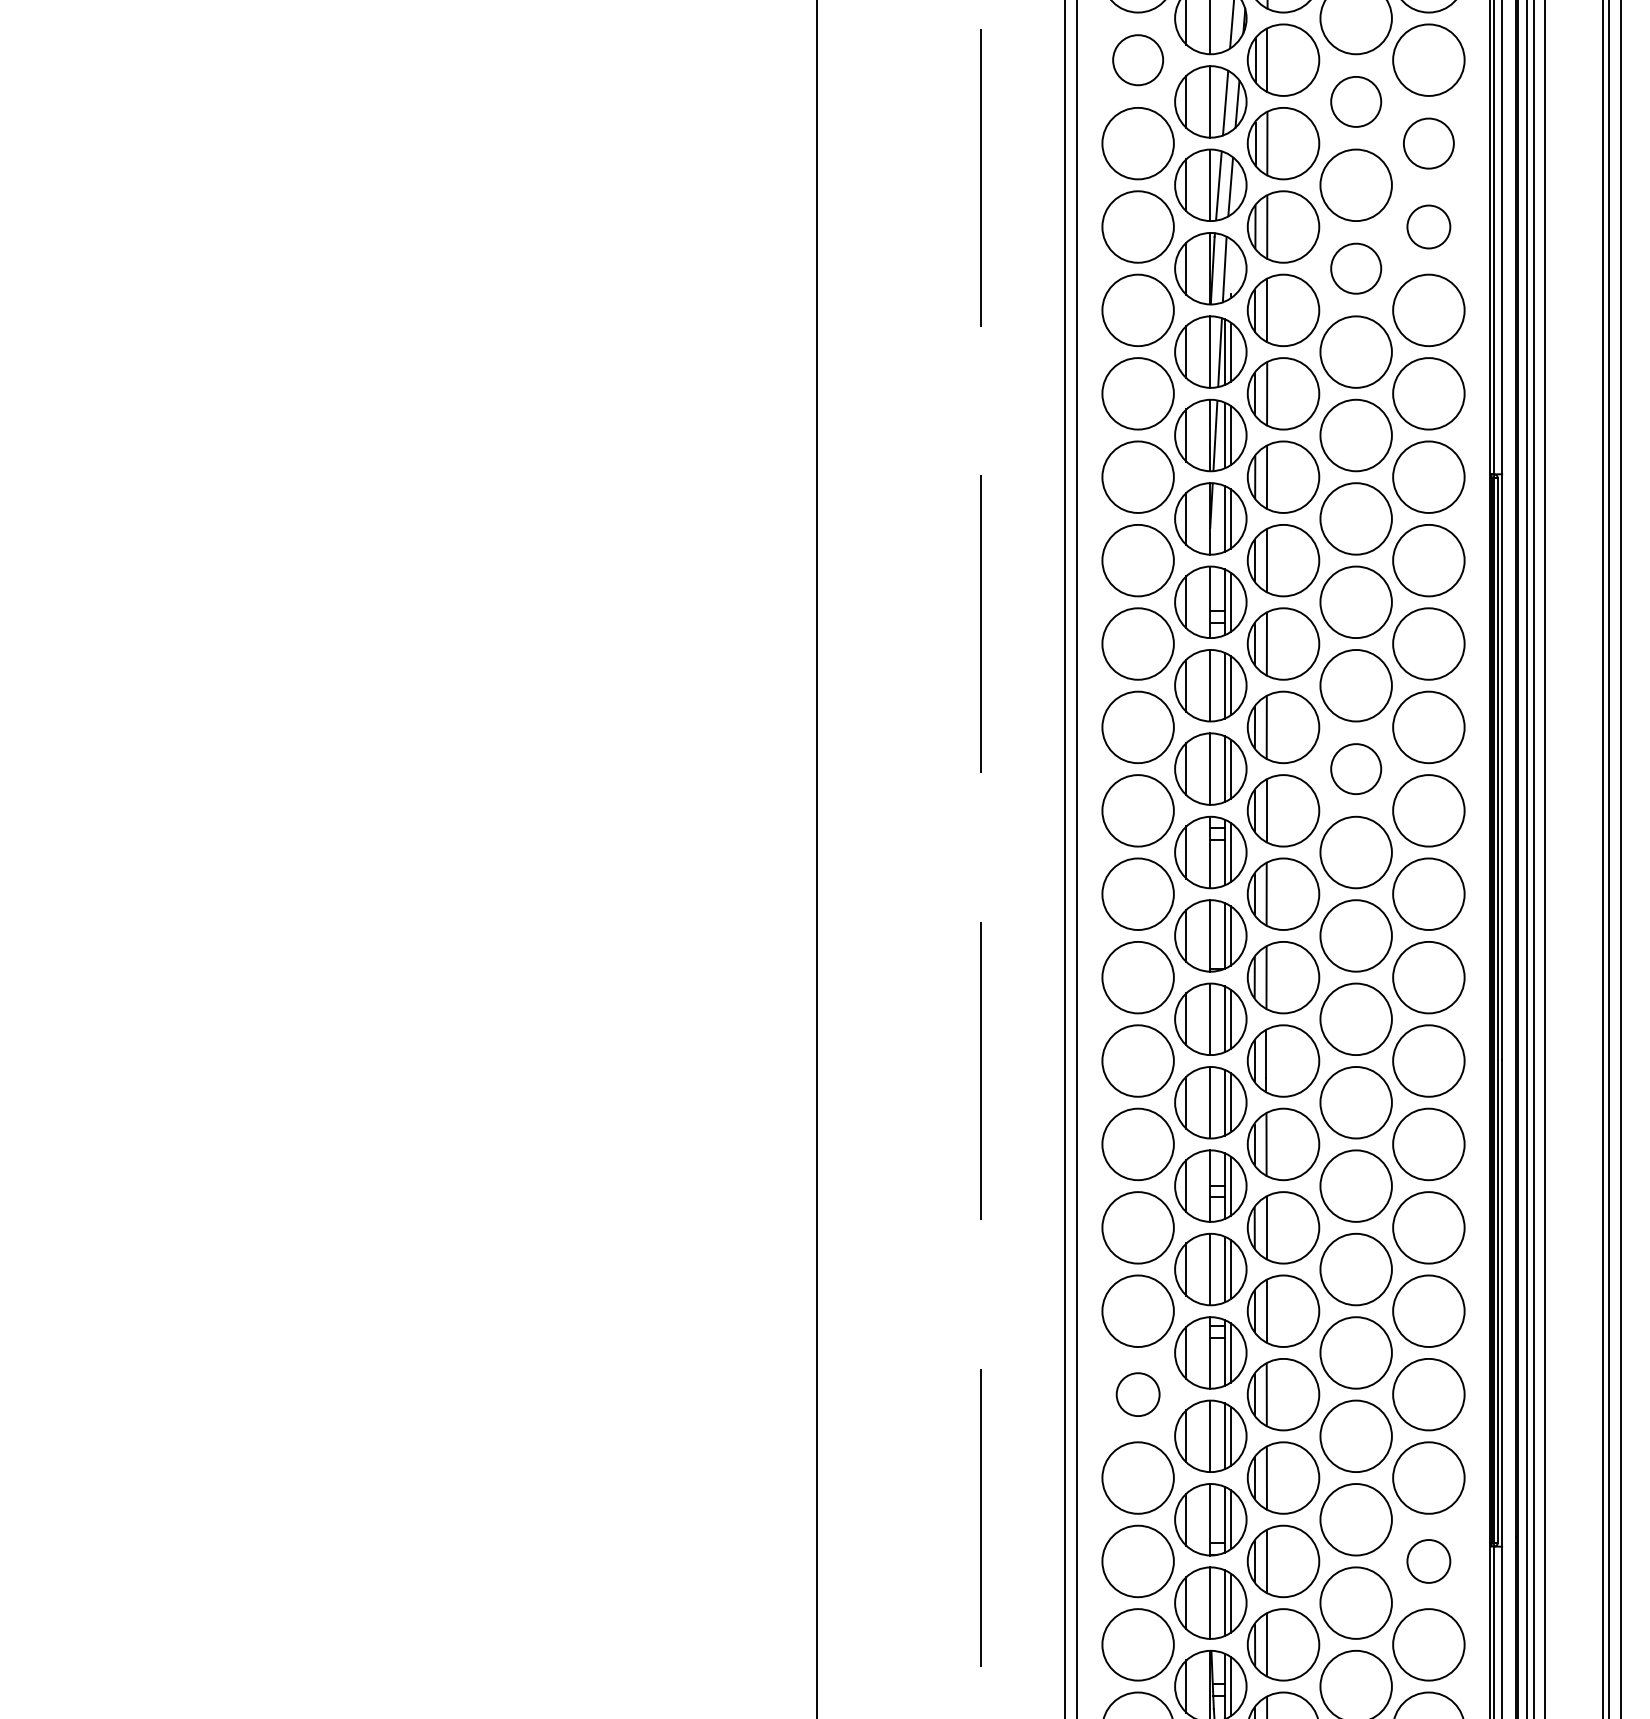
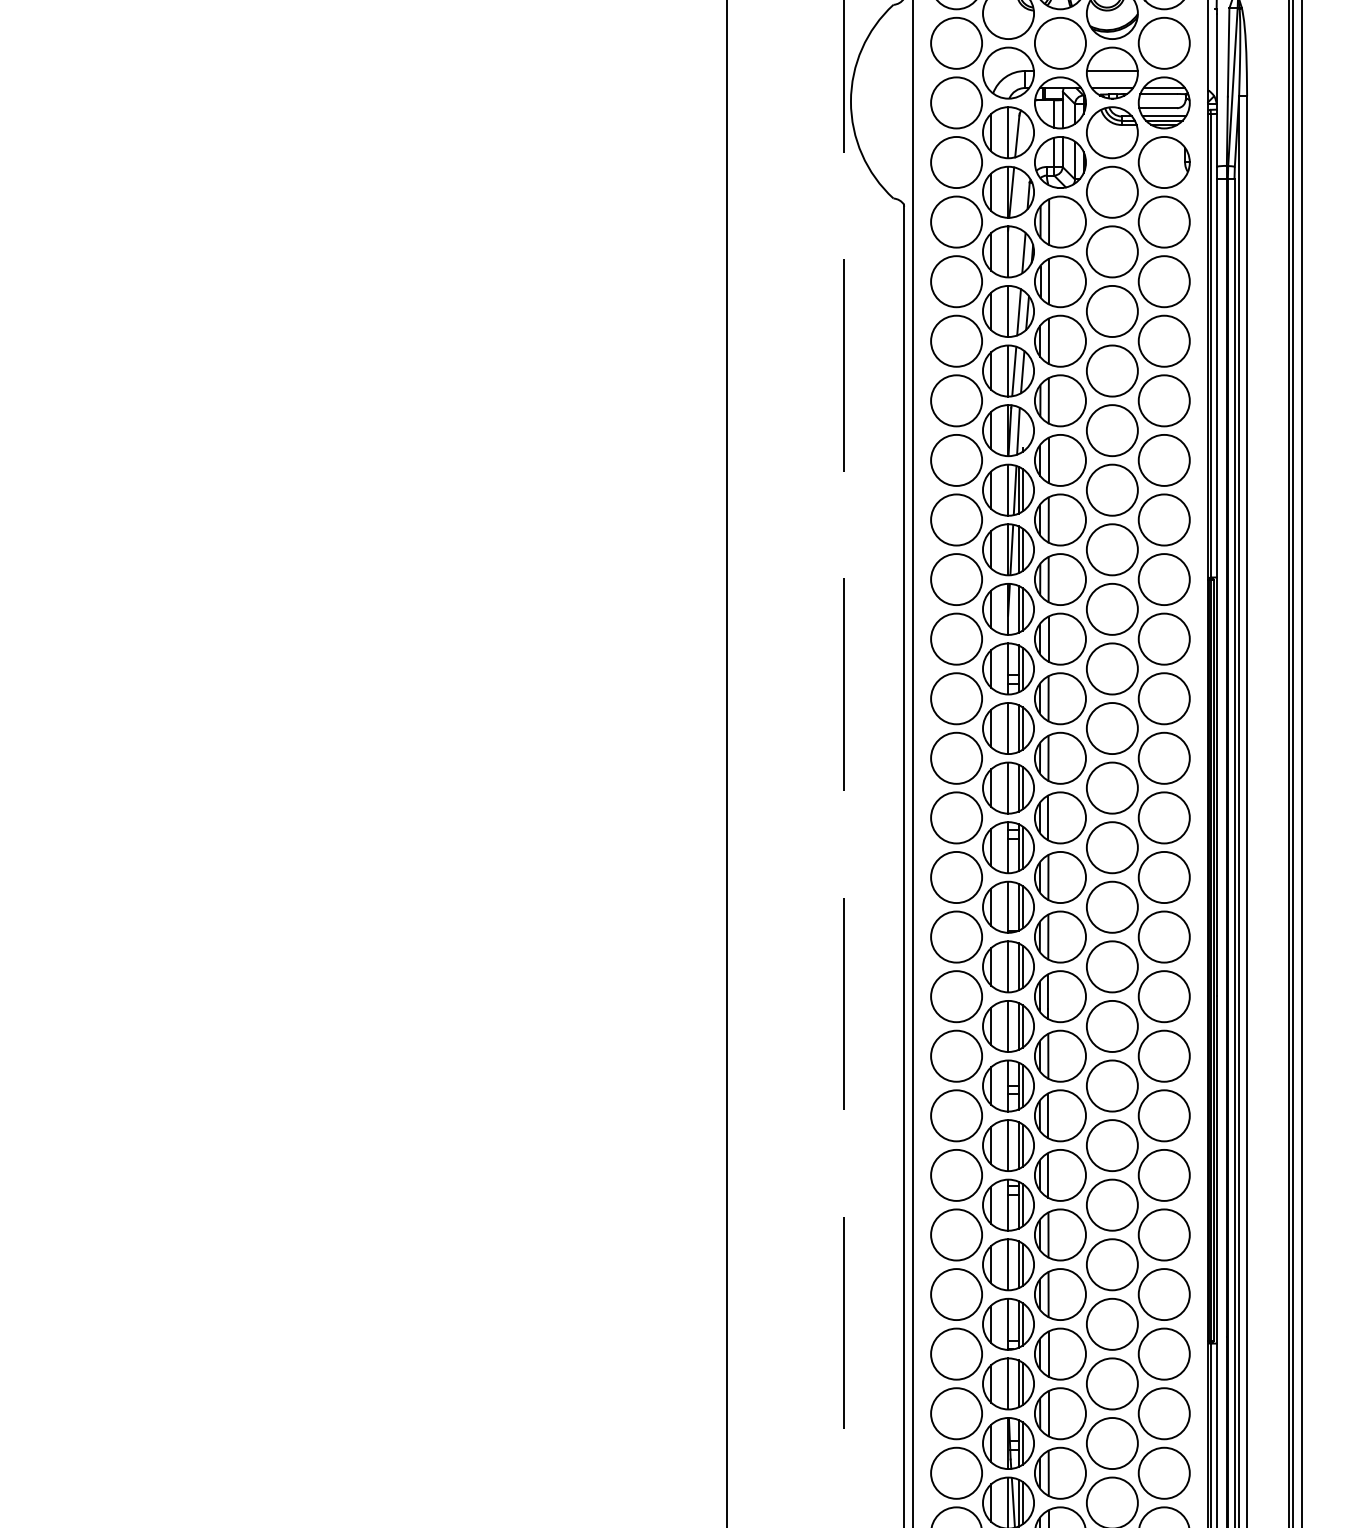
circle: (1138, 59) -> (956, 281), size x1.43
circle: (1354, 101) -> (1111, 311), size x1.43
circle: (1427, 142) -> (1163, 340), size x1.43
circle: (1427, 226) -> (1163, 400), size x1.67
circle: (1354, 268) -> (1111, 430), size x1.43
circle: (1354, 768) -> (1111, 787), size x1.43
circle: (1138, 1393) -> (956, 1234), size x1.67
circle: (1427, 1560) -> (1163, 1353), size x1.67

